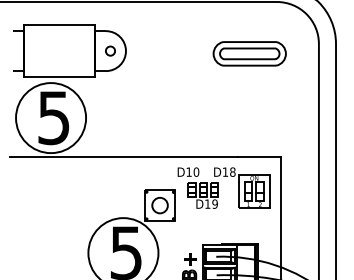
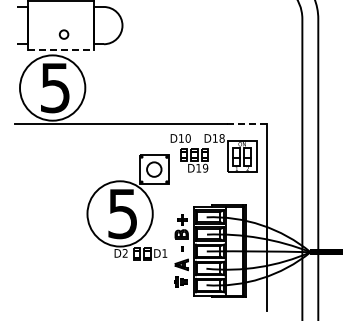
circle: (109, 50) -> (63, 34), moved
part: (249, 54) -> (237, 28), removed
line: (60, 77) -> (61, 50), solid -> dashed
line: (258, 157) -> (246, 124), solid -> dashed

